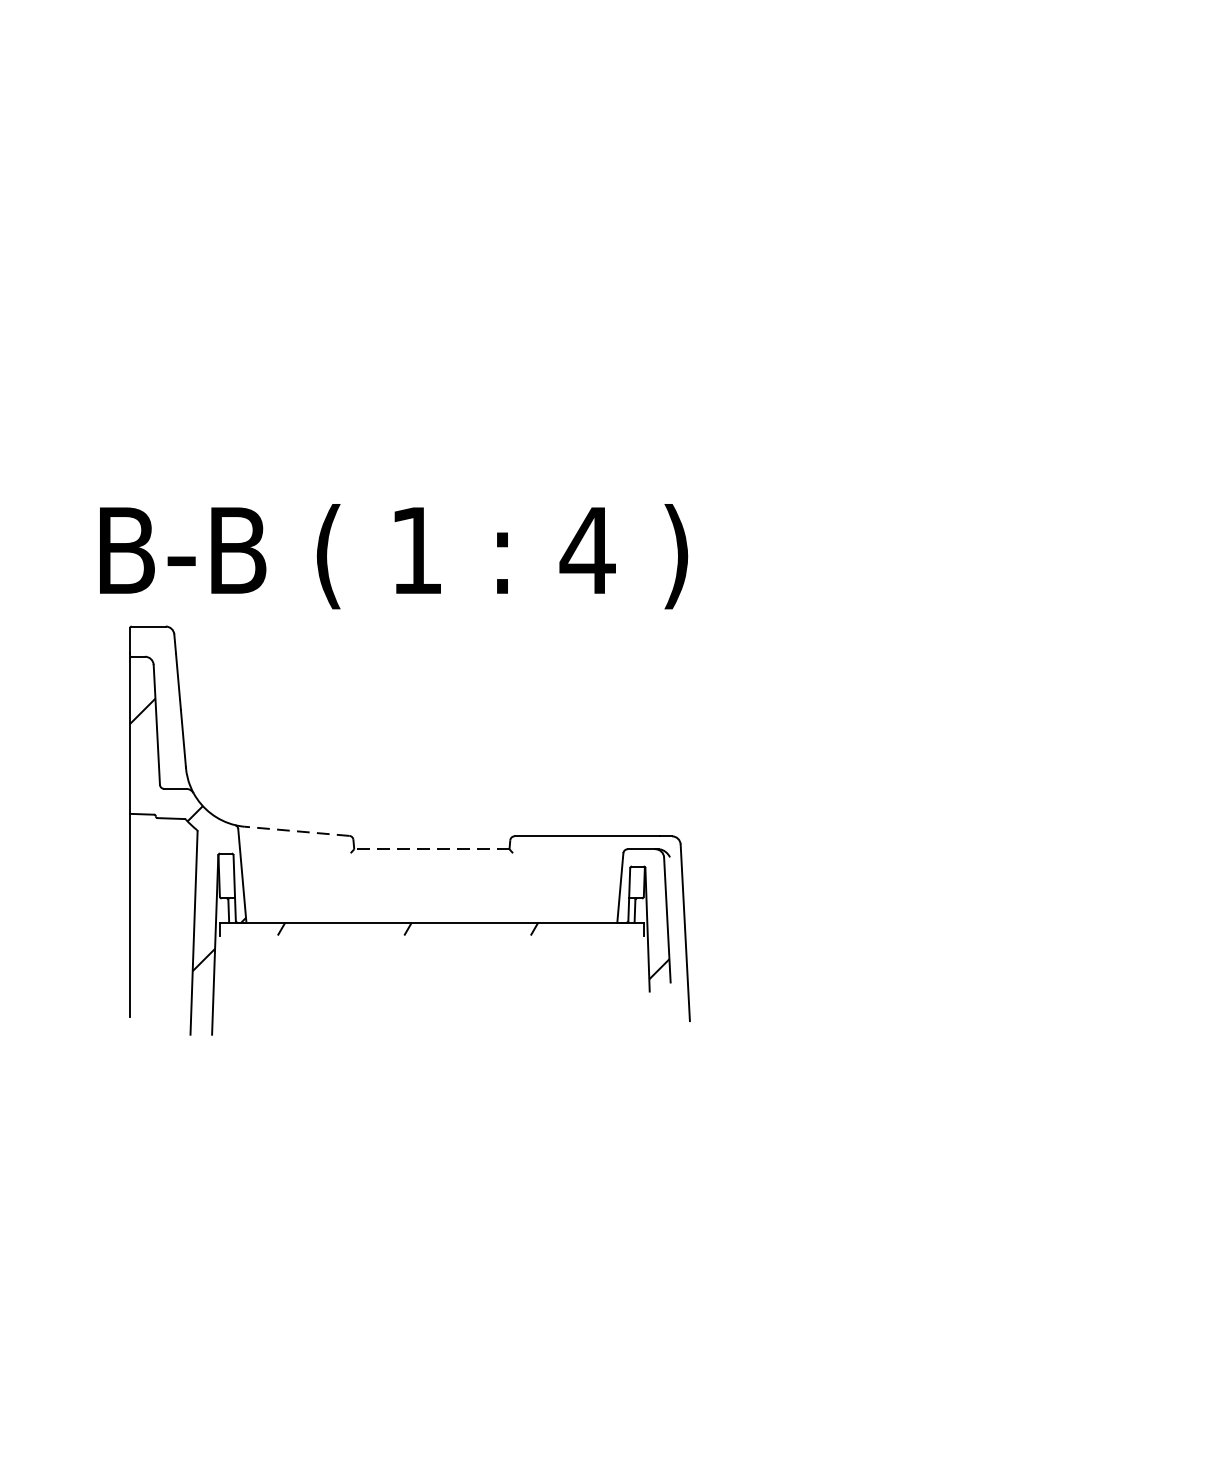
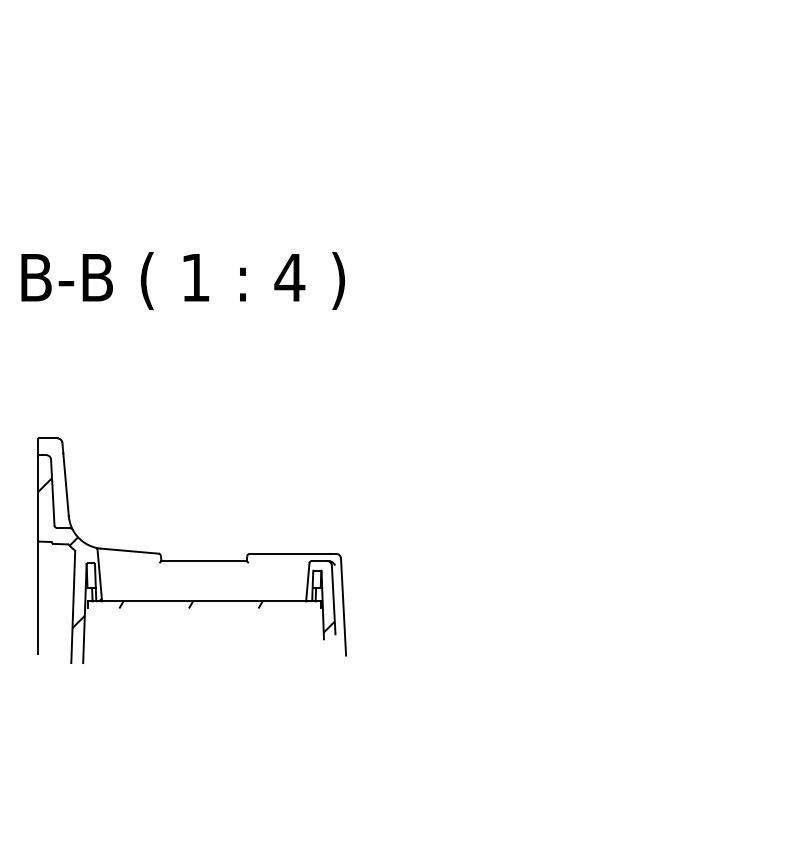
text: (392, 555) -> (182, 280), moved
line: (296, 831) -> (129, 551), dashed -> solid
line: (432, 850) -> (204, 561), dashed -> solid

